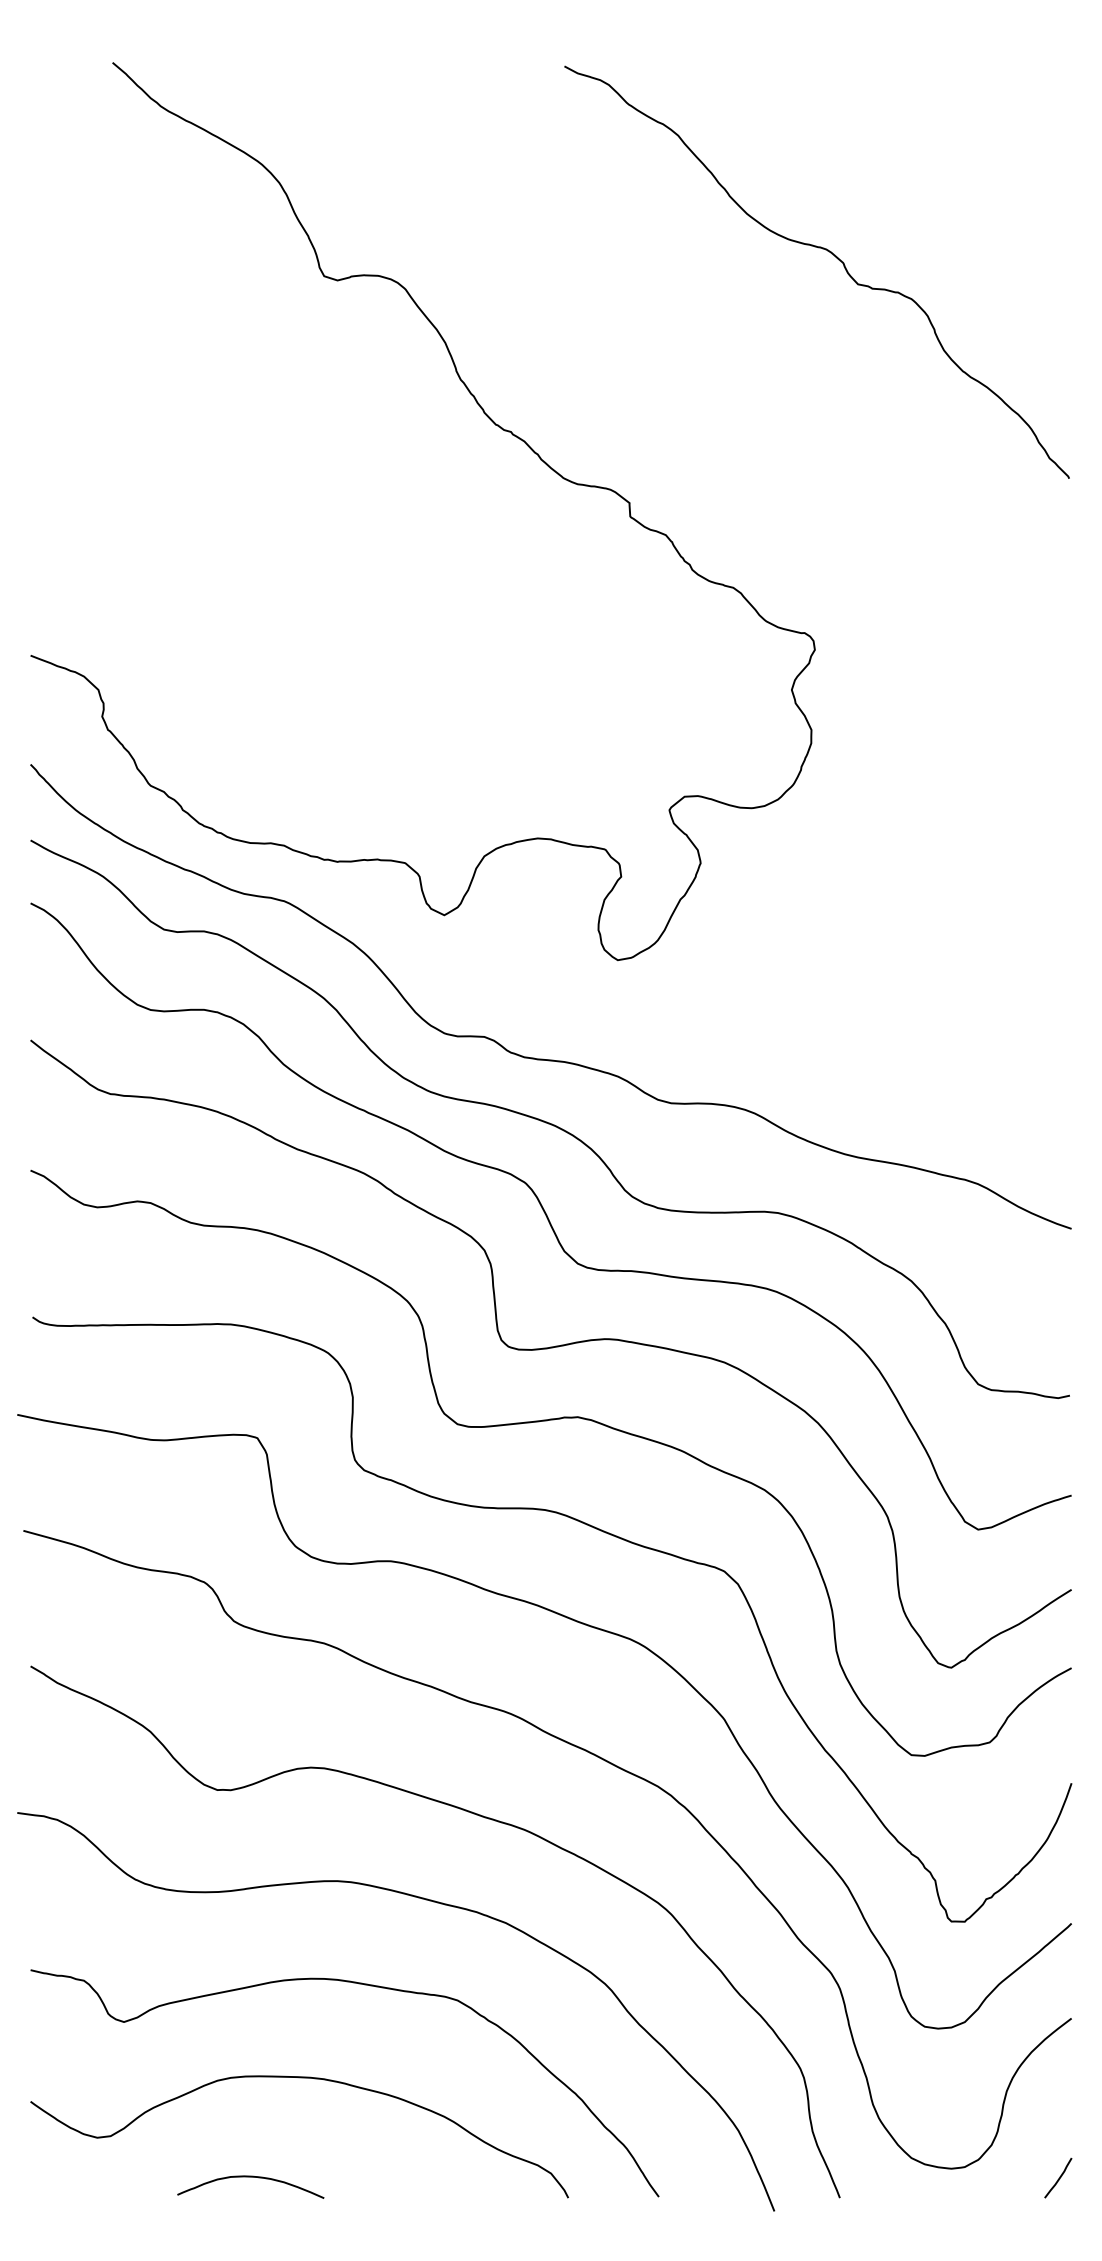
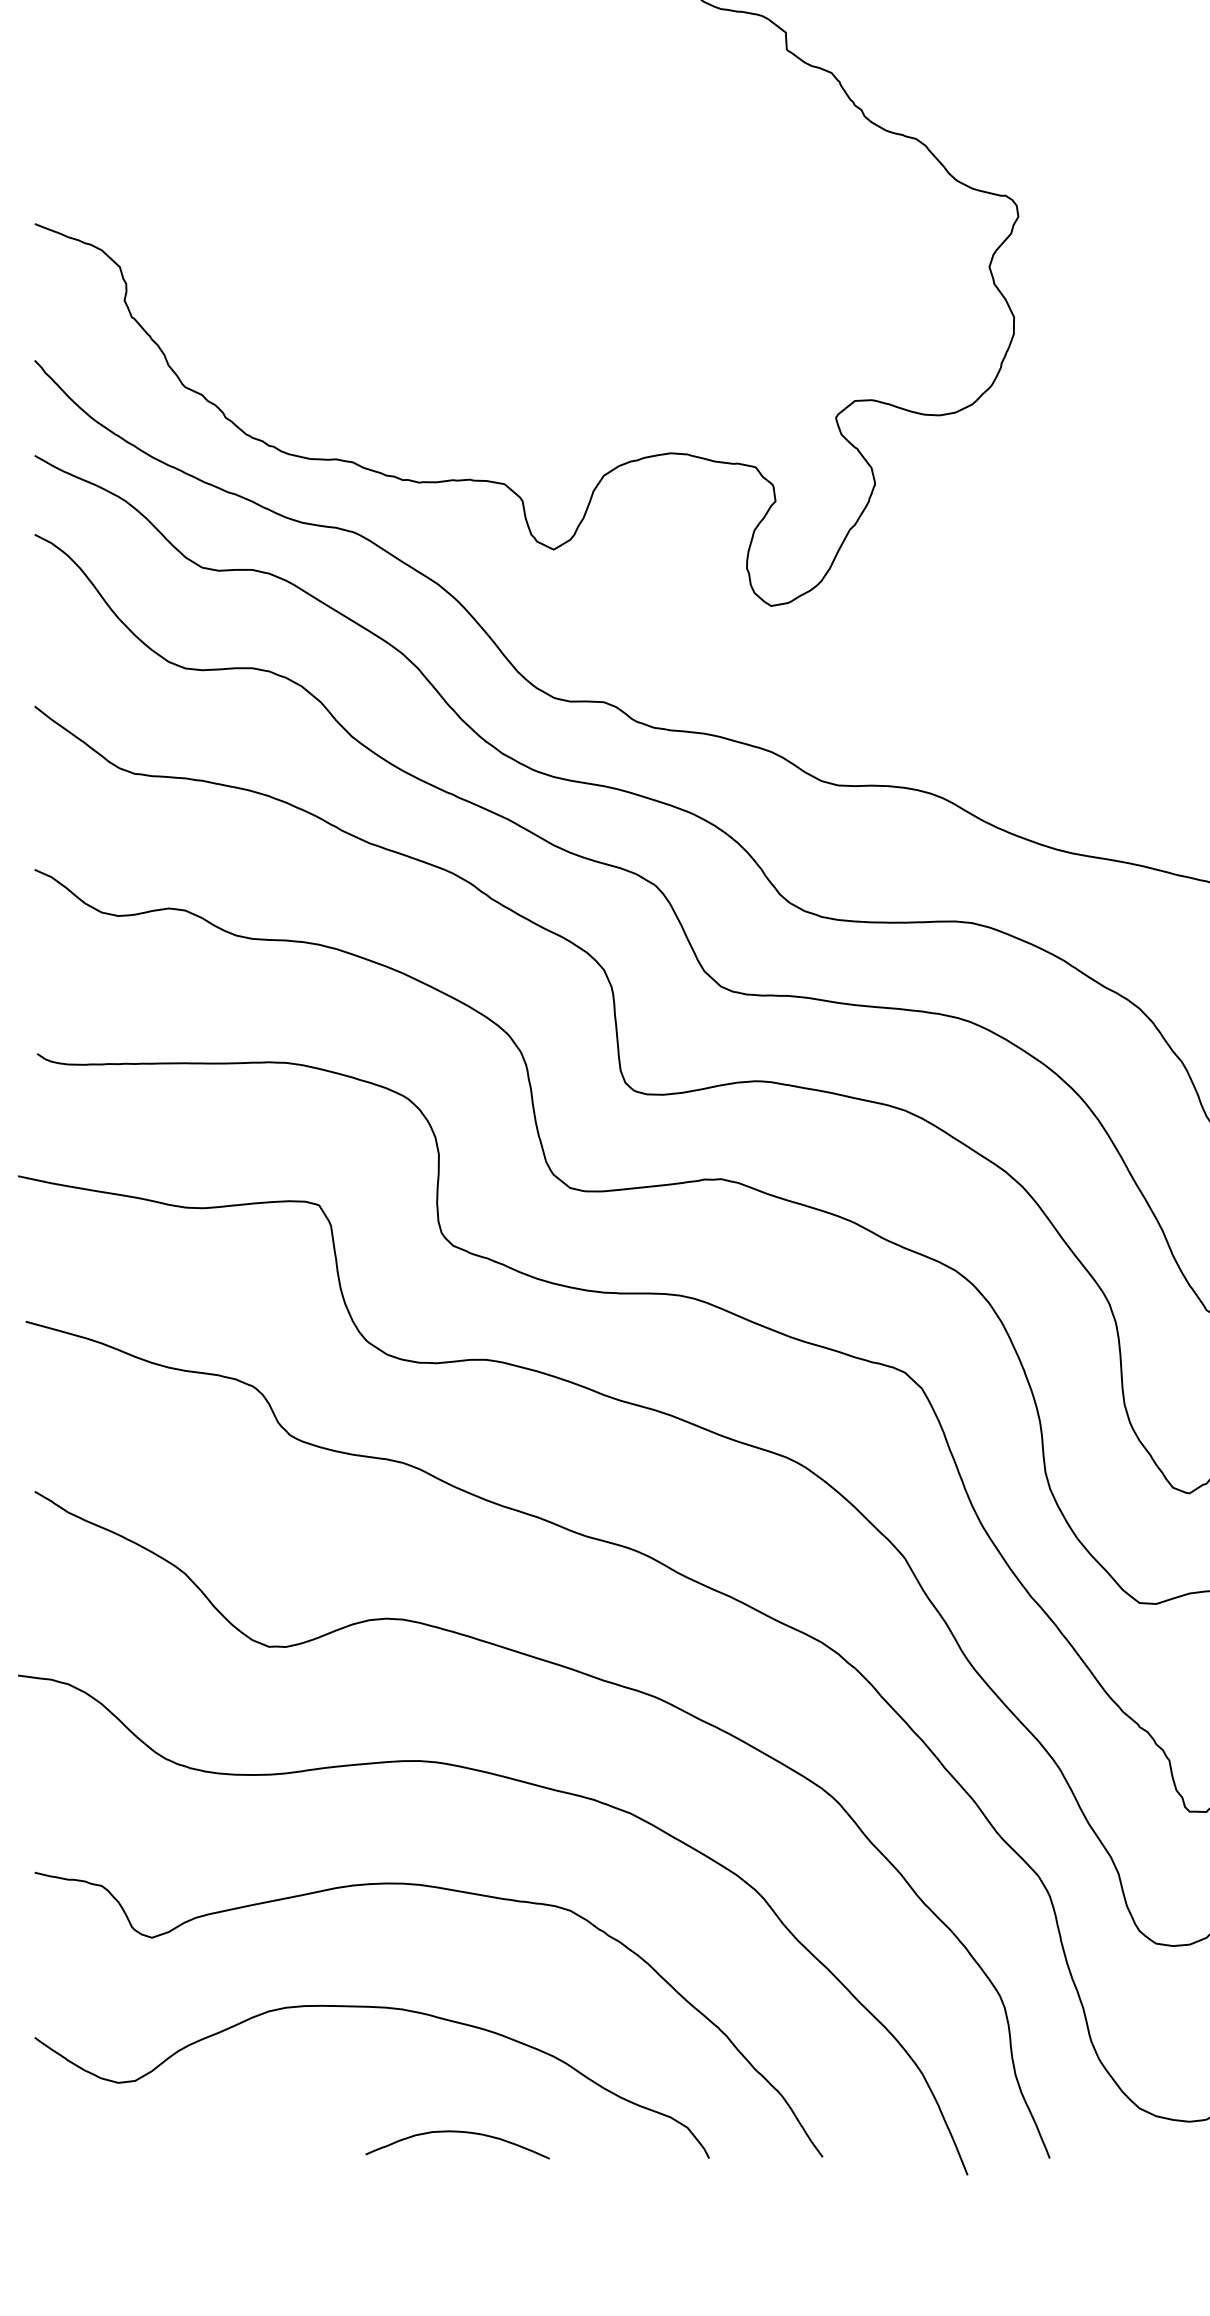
curve: (250, 2177) -> (457, 2132), moved

